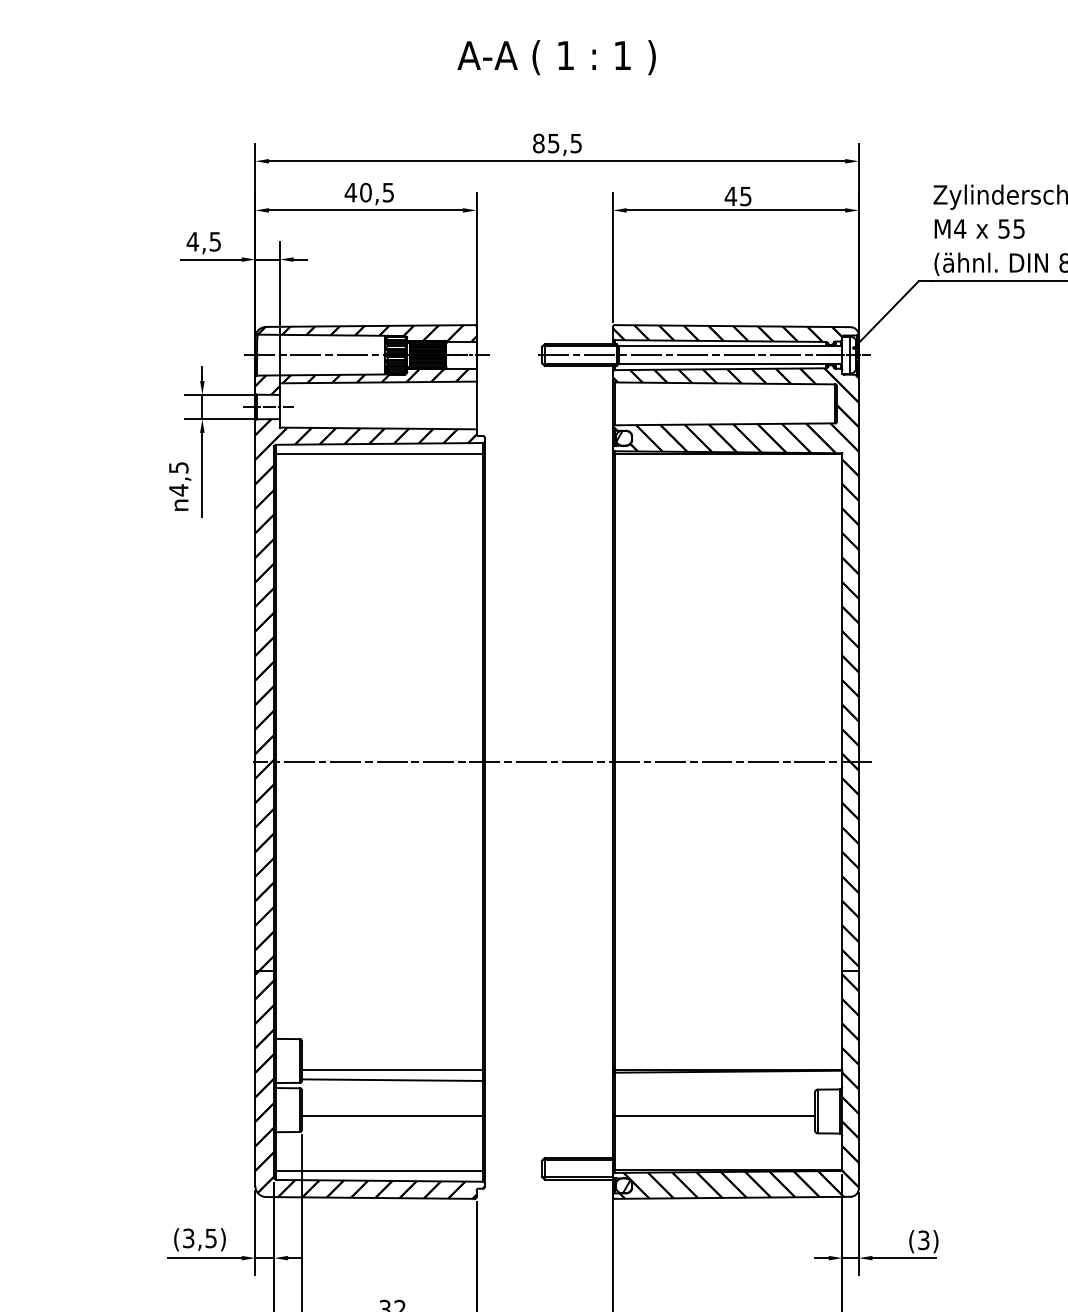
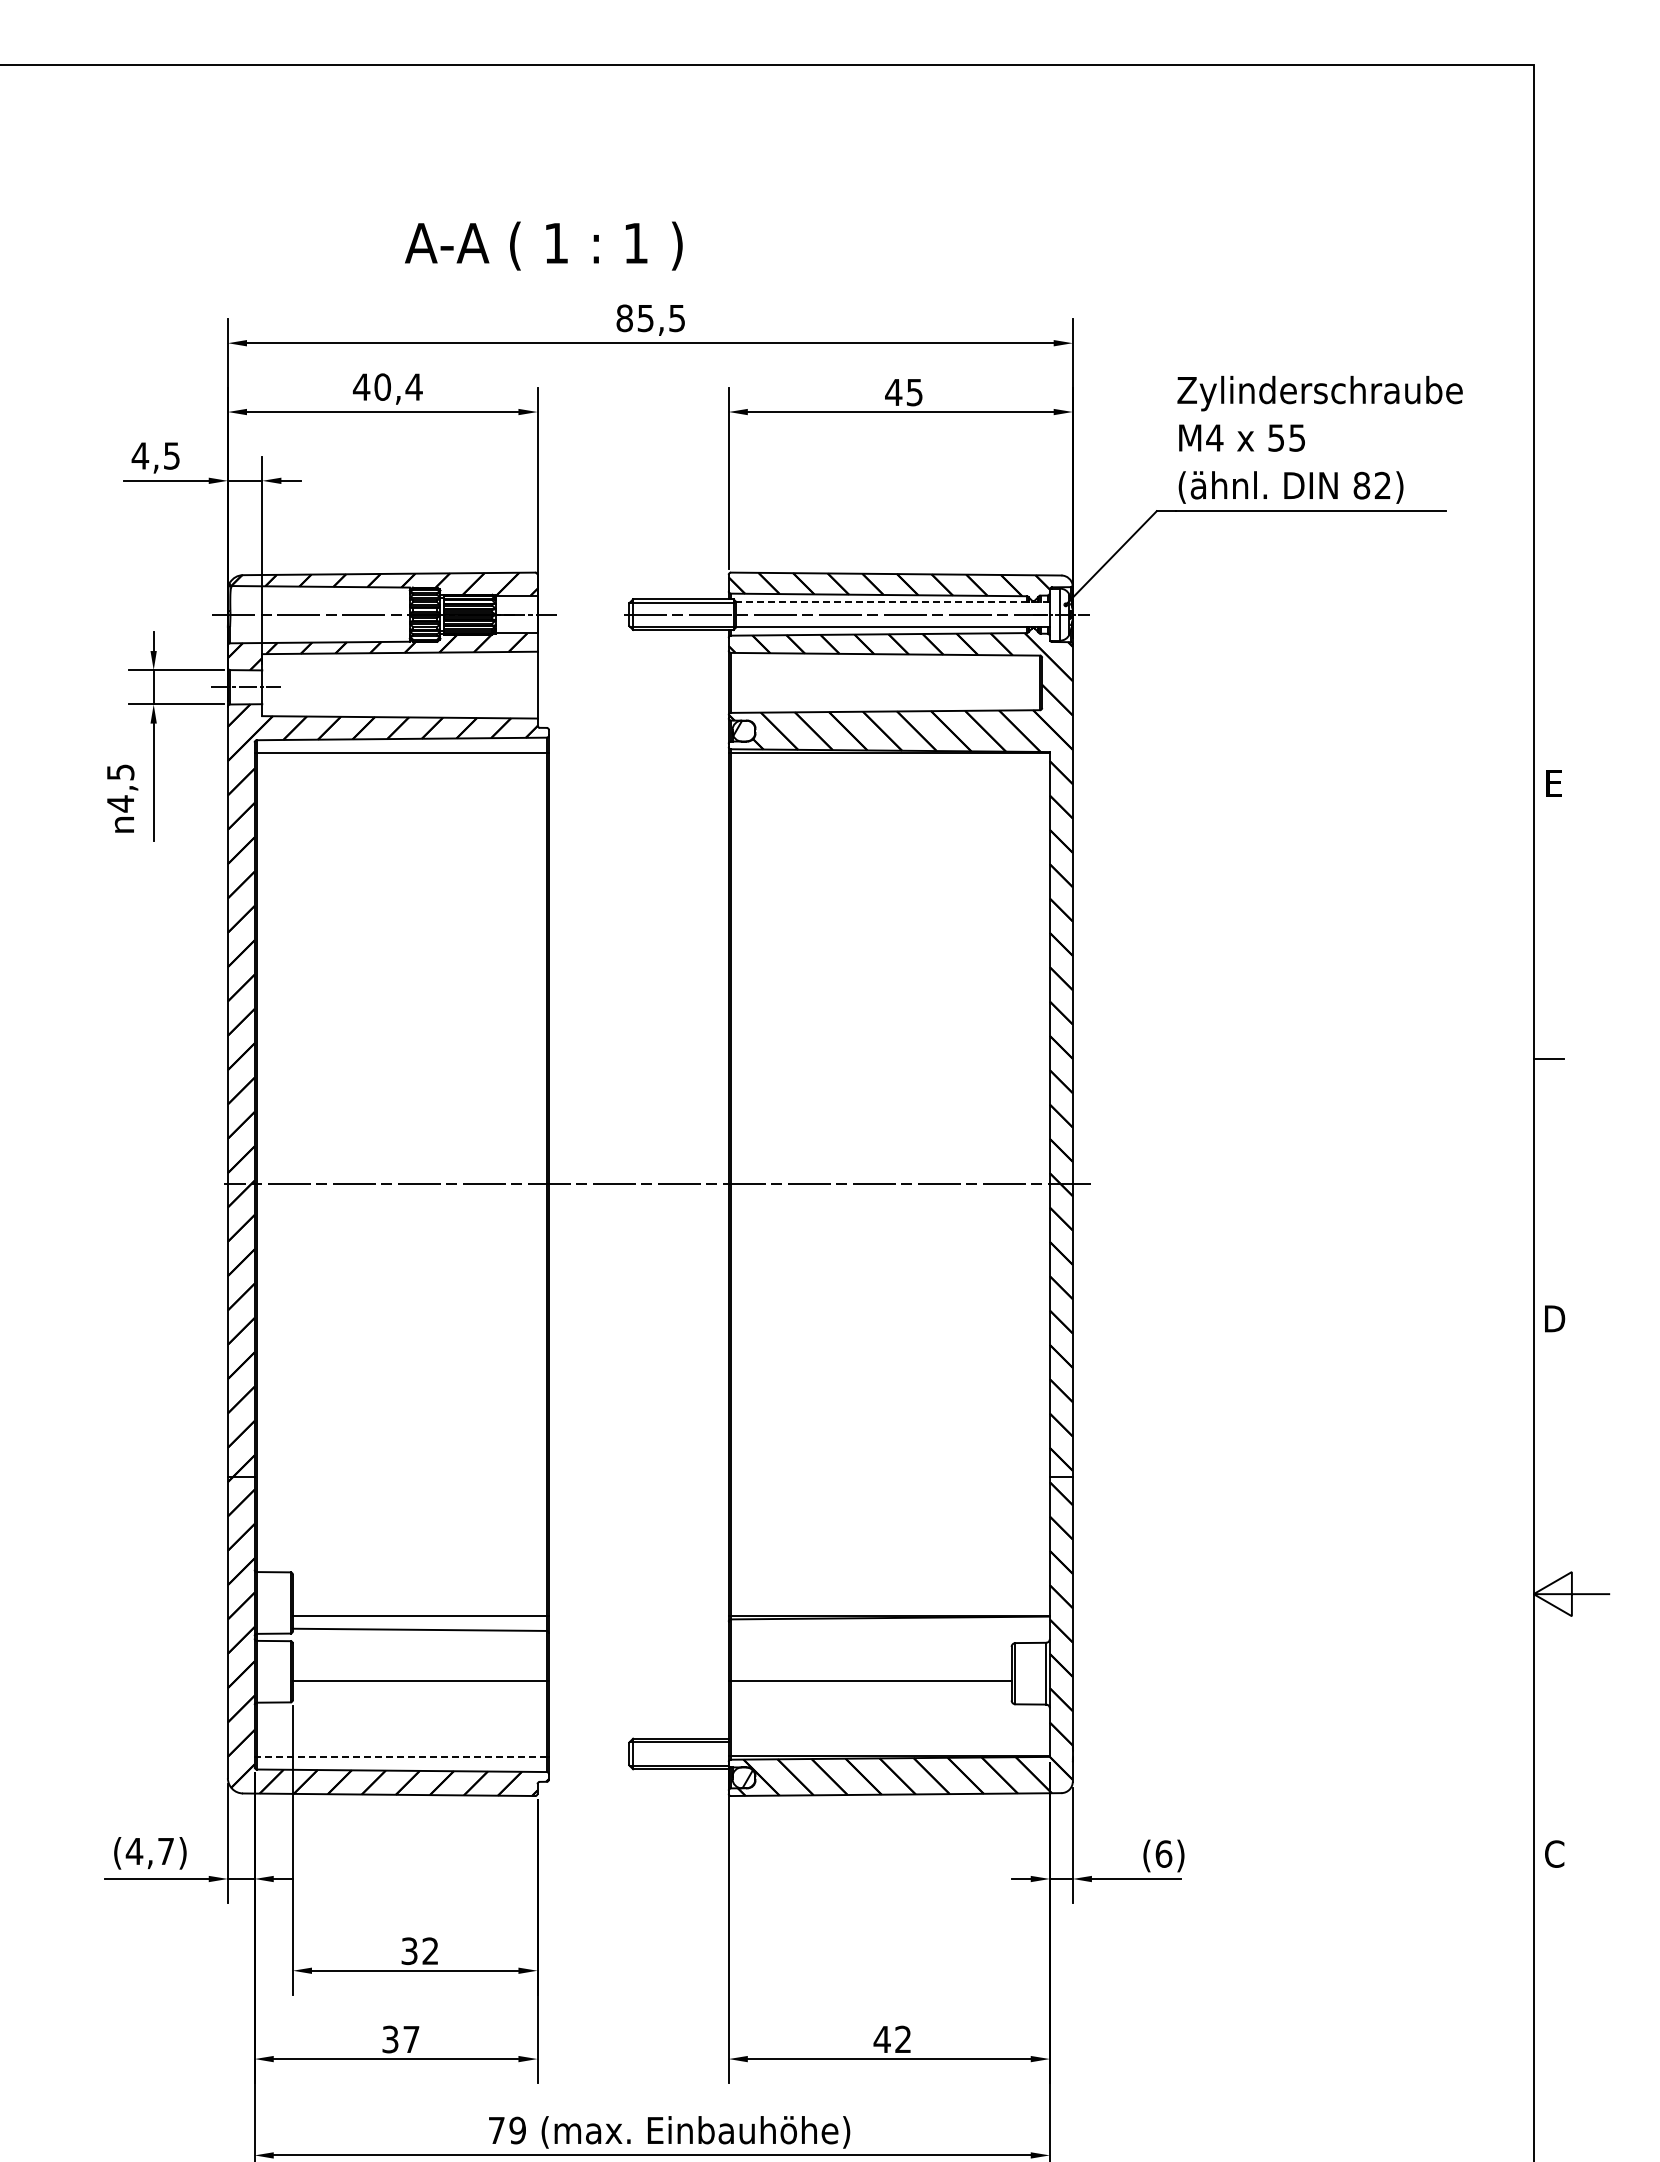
text: (556, 57) -> (543, 245), moved
text: (387, 192) -> (413, 386), 40,5 -> 40,4
line: (730, 346) -> (893, 602), solid -> dashed
line: (379, 1170) -> (401, 1756), solid -> dashed
text: (199, 1238) -> (149, 1851), (3,5) -> (4,7)
text: (923, 1239) -> (1163, 1853), (3) -> (6)

